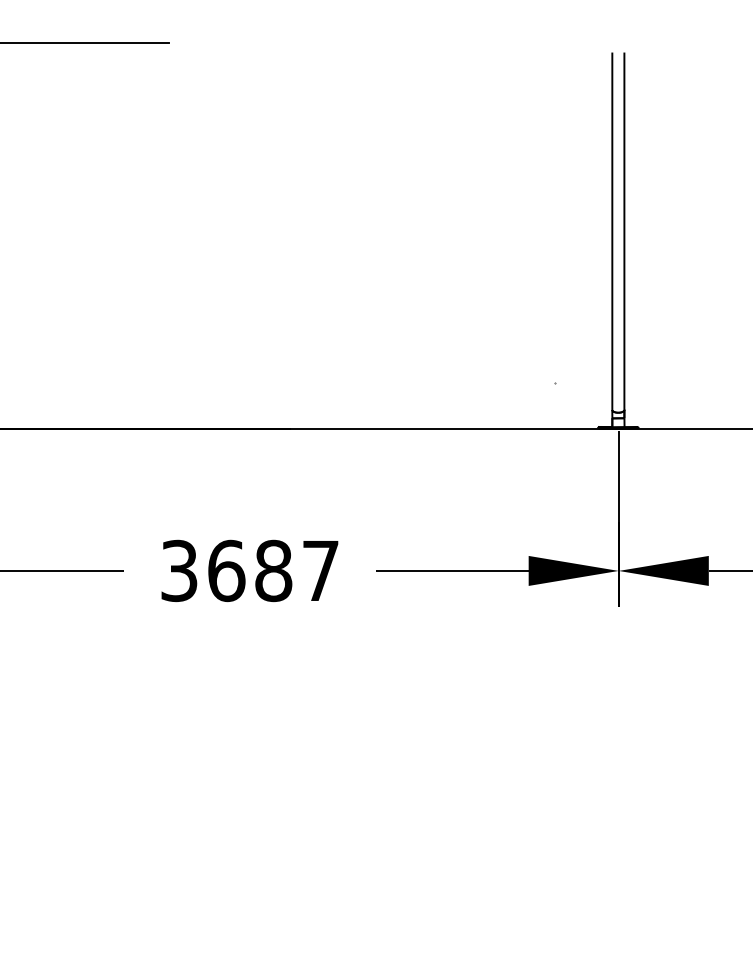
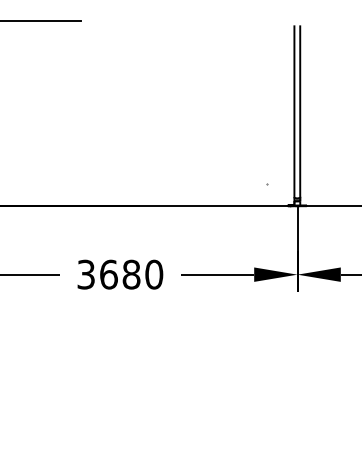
text: (321, 570) -> (154, 274), 3687 -> 3680

